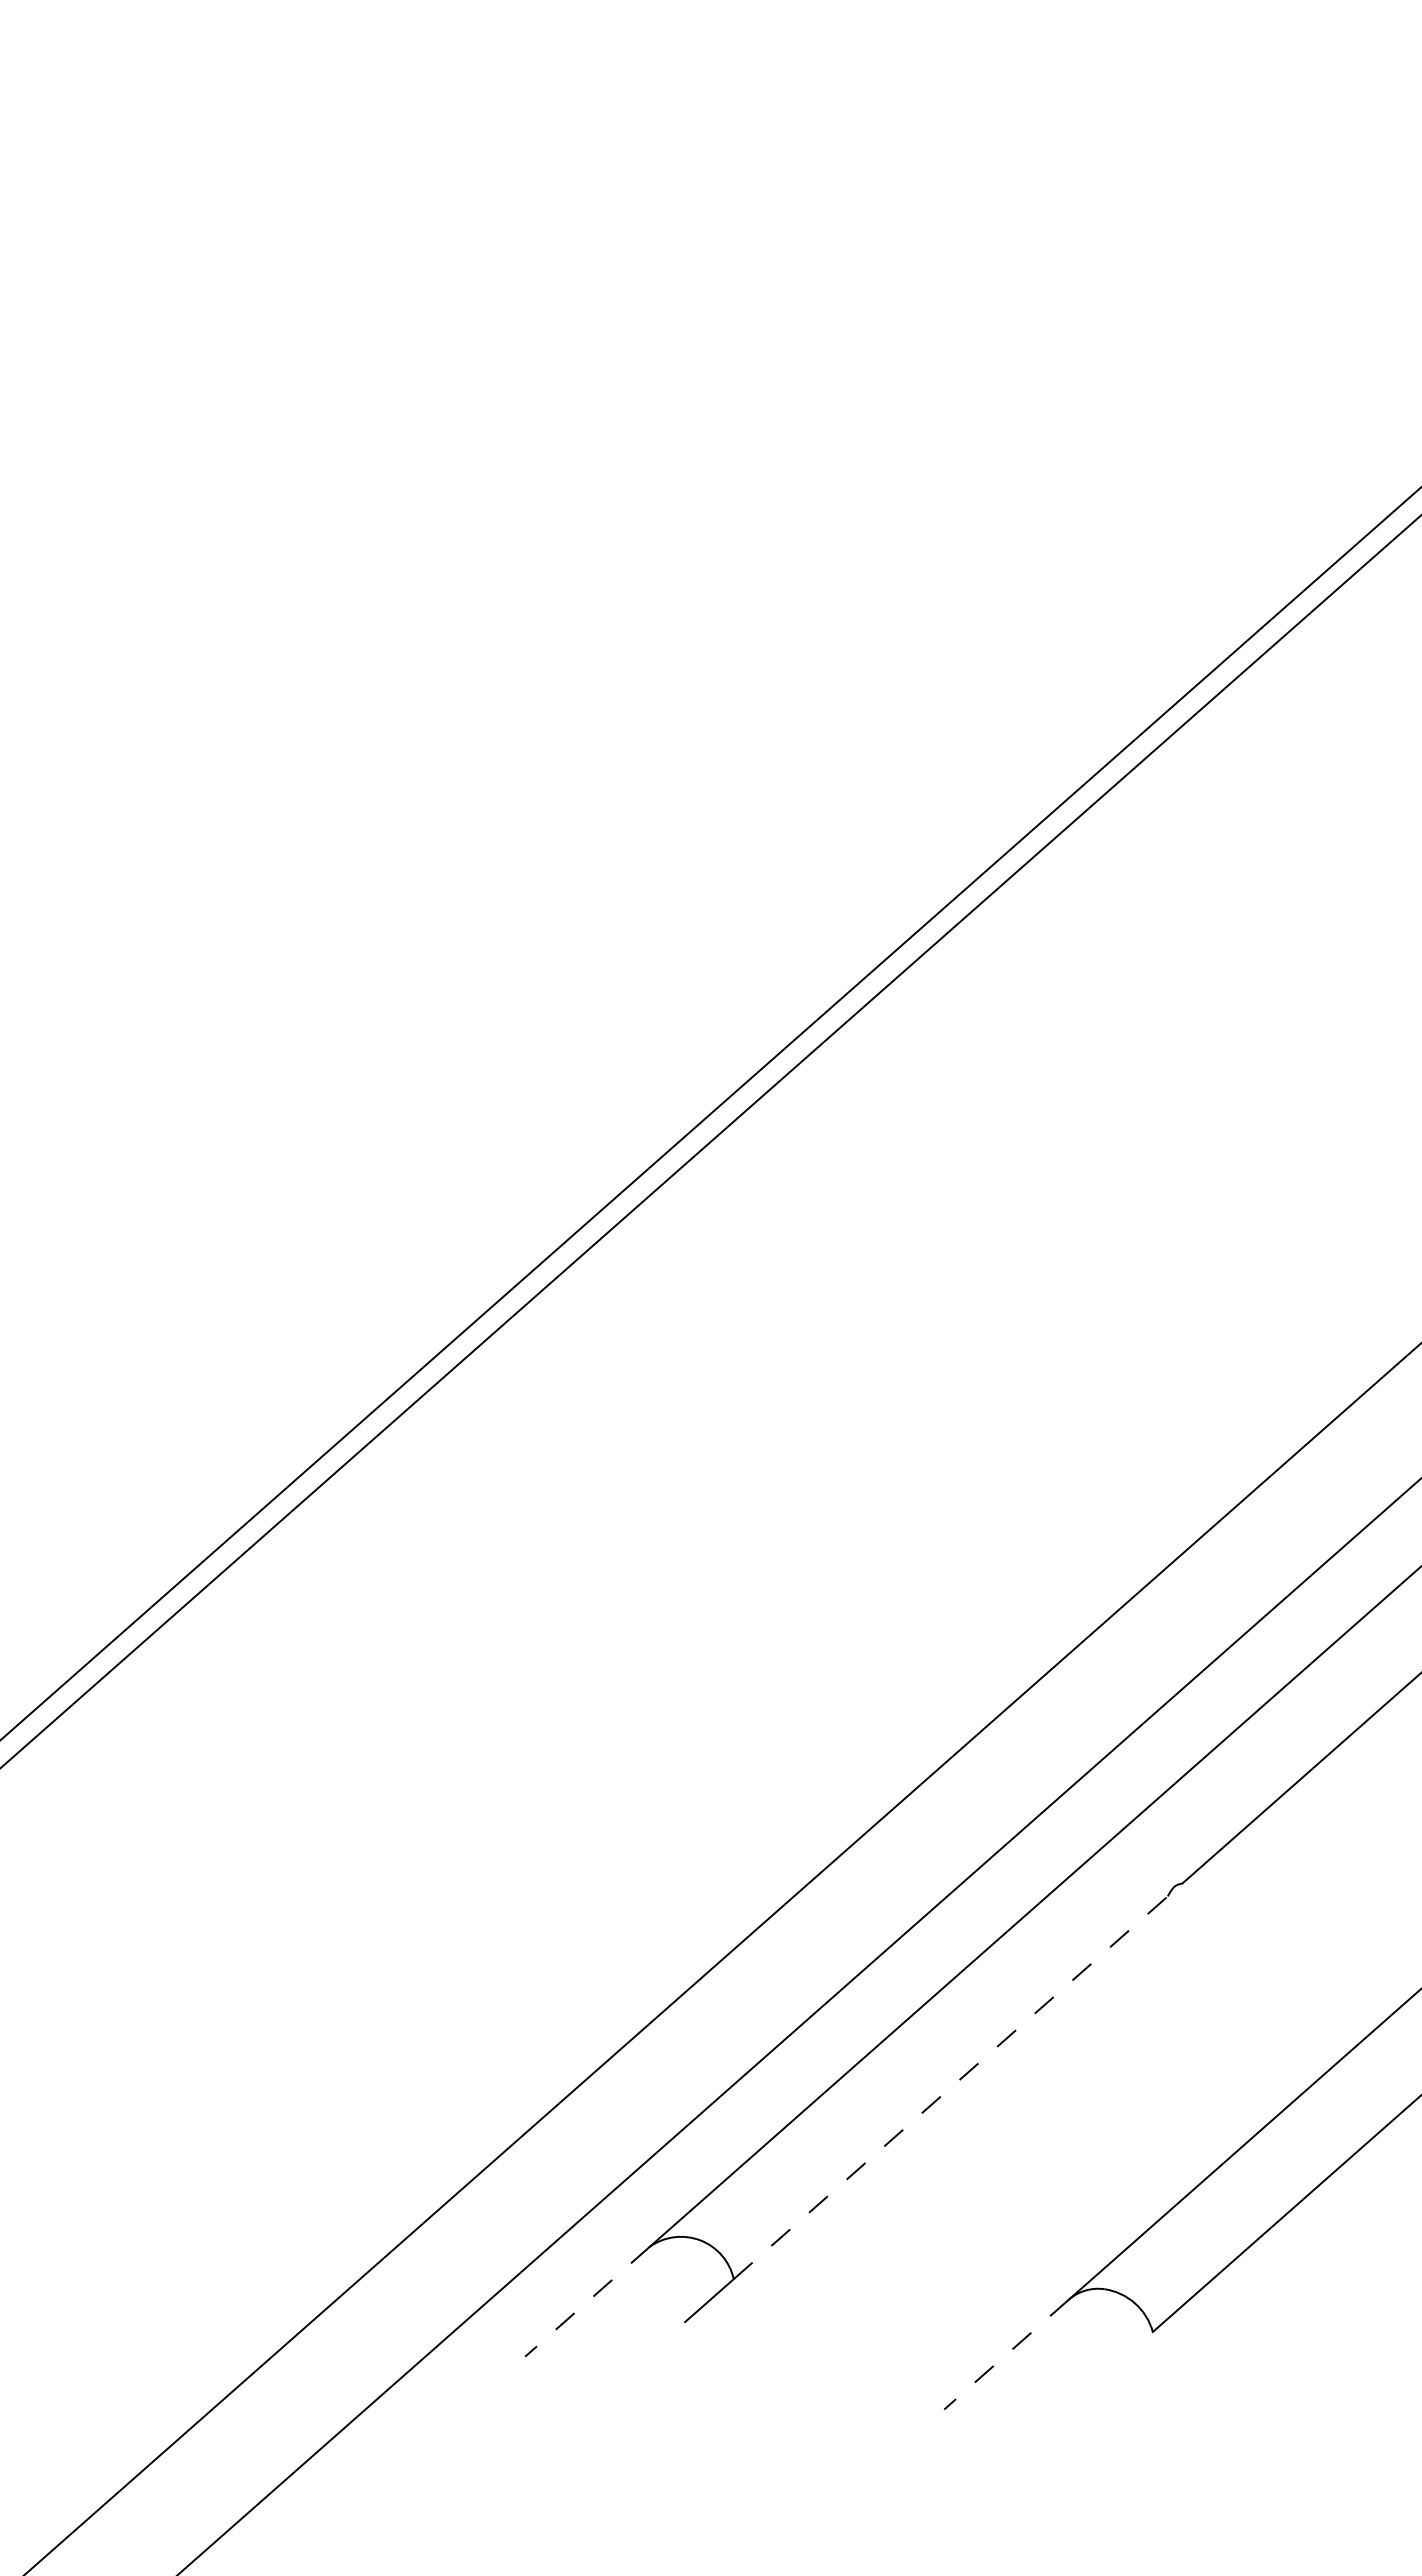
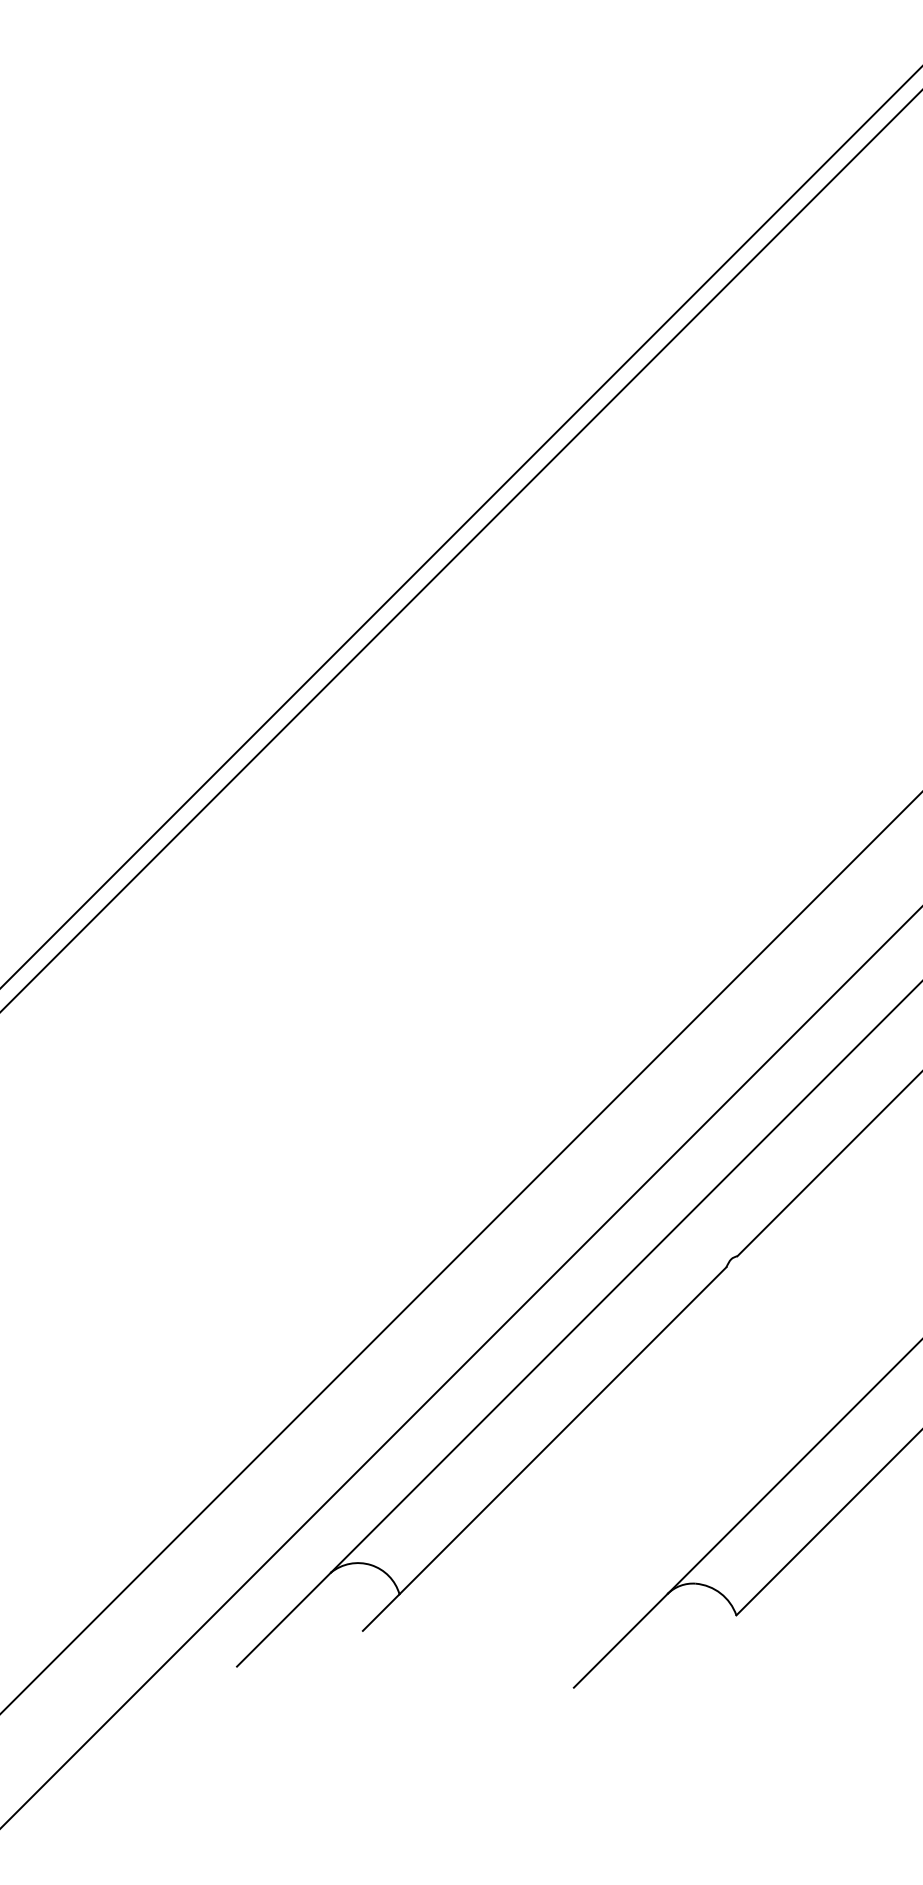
line: (951, 2087) -> (563, 1430), dashed -> solid
line: (587, 2302) -> (284, 1620), dashed -> solid
line: (1006, 2354) -> (620, 1640), dashed -> solid

